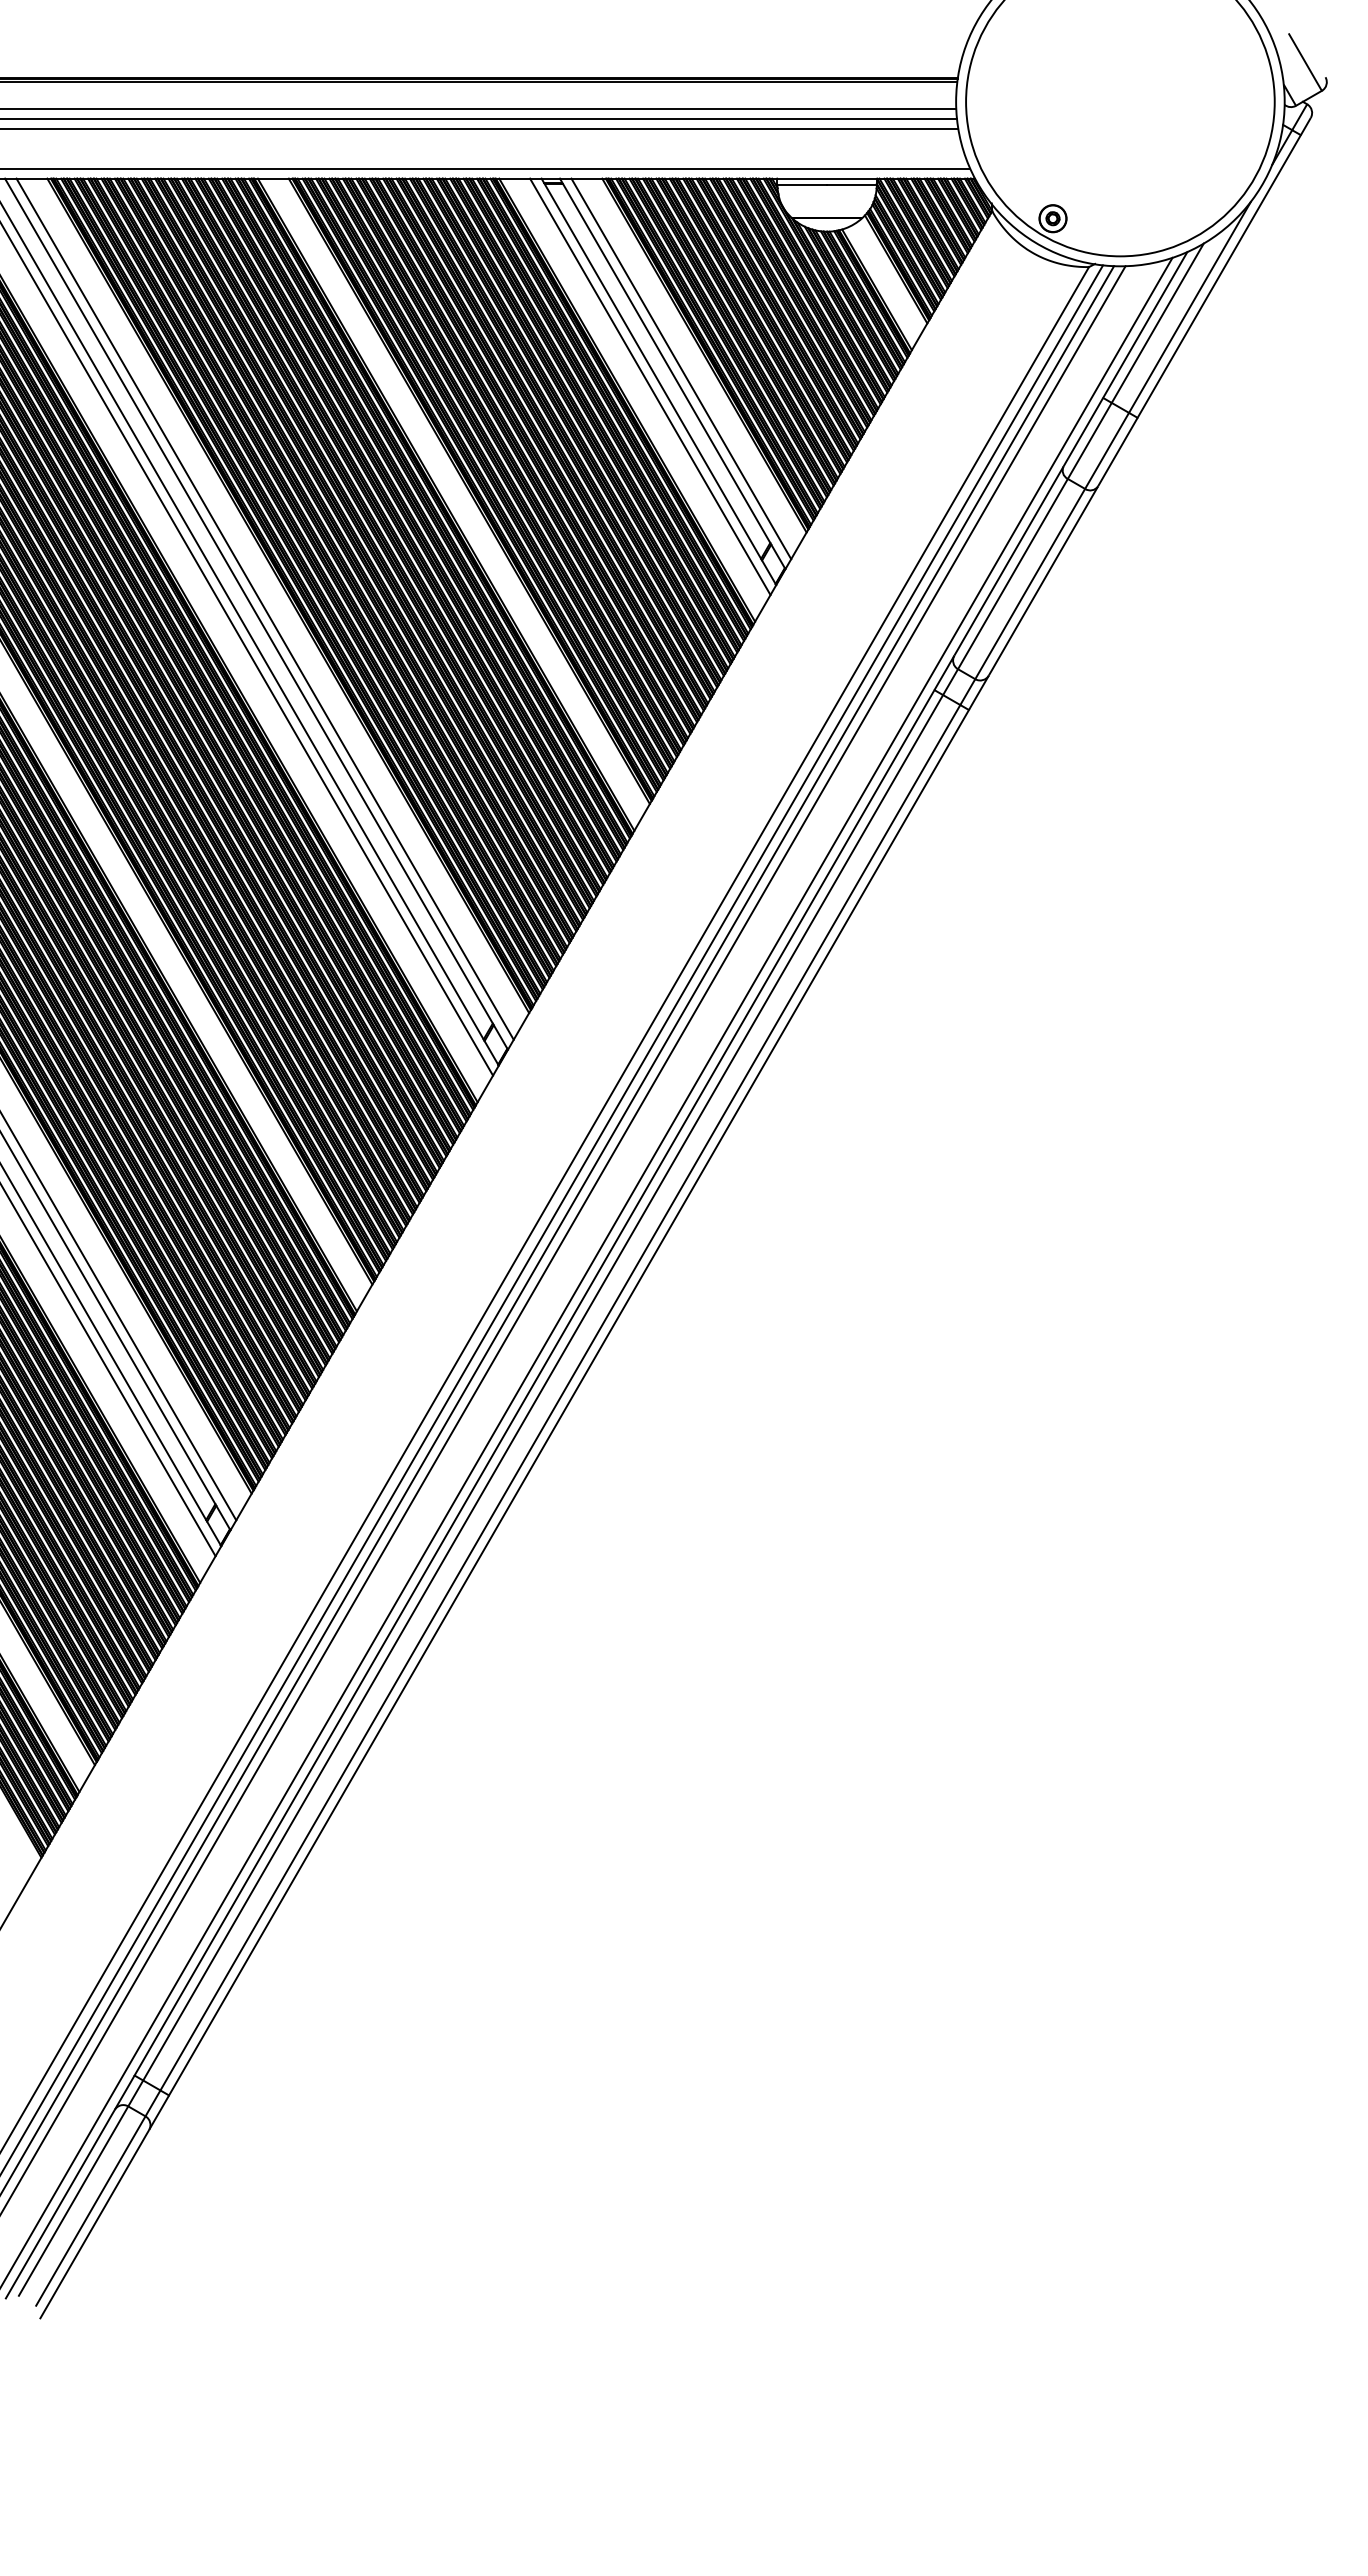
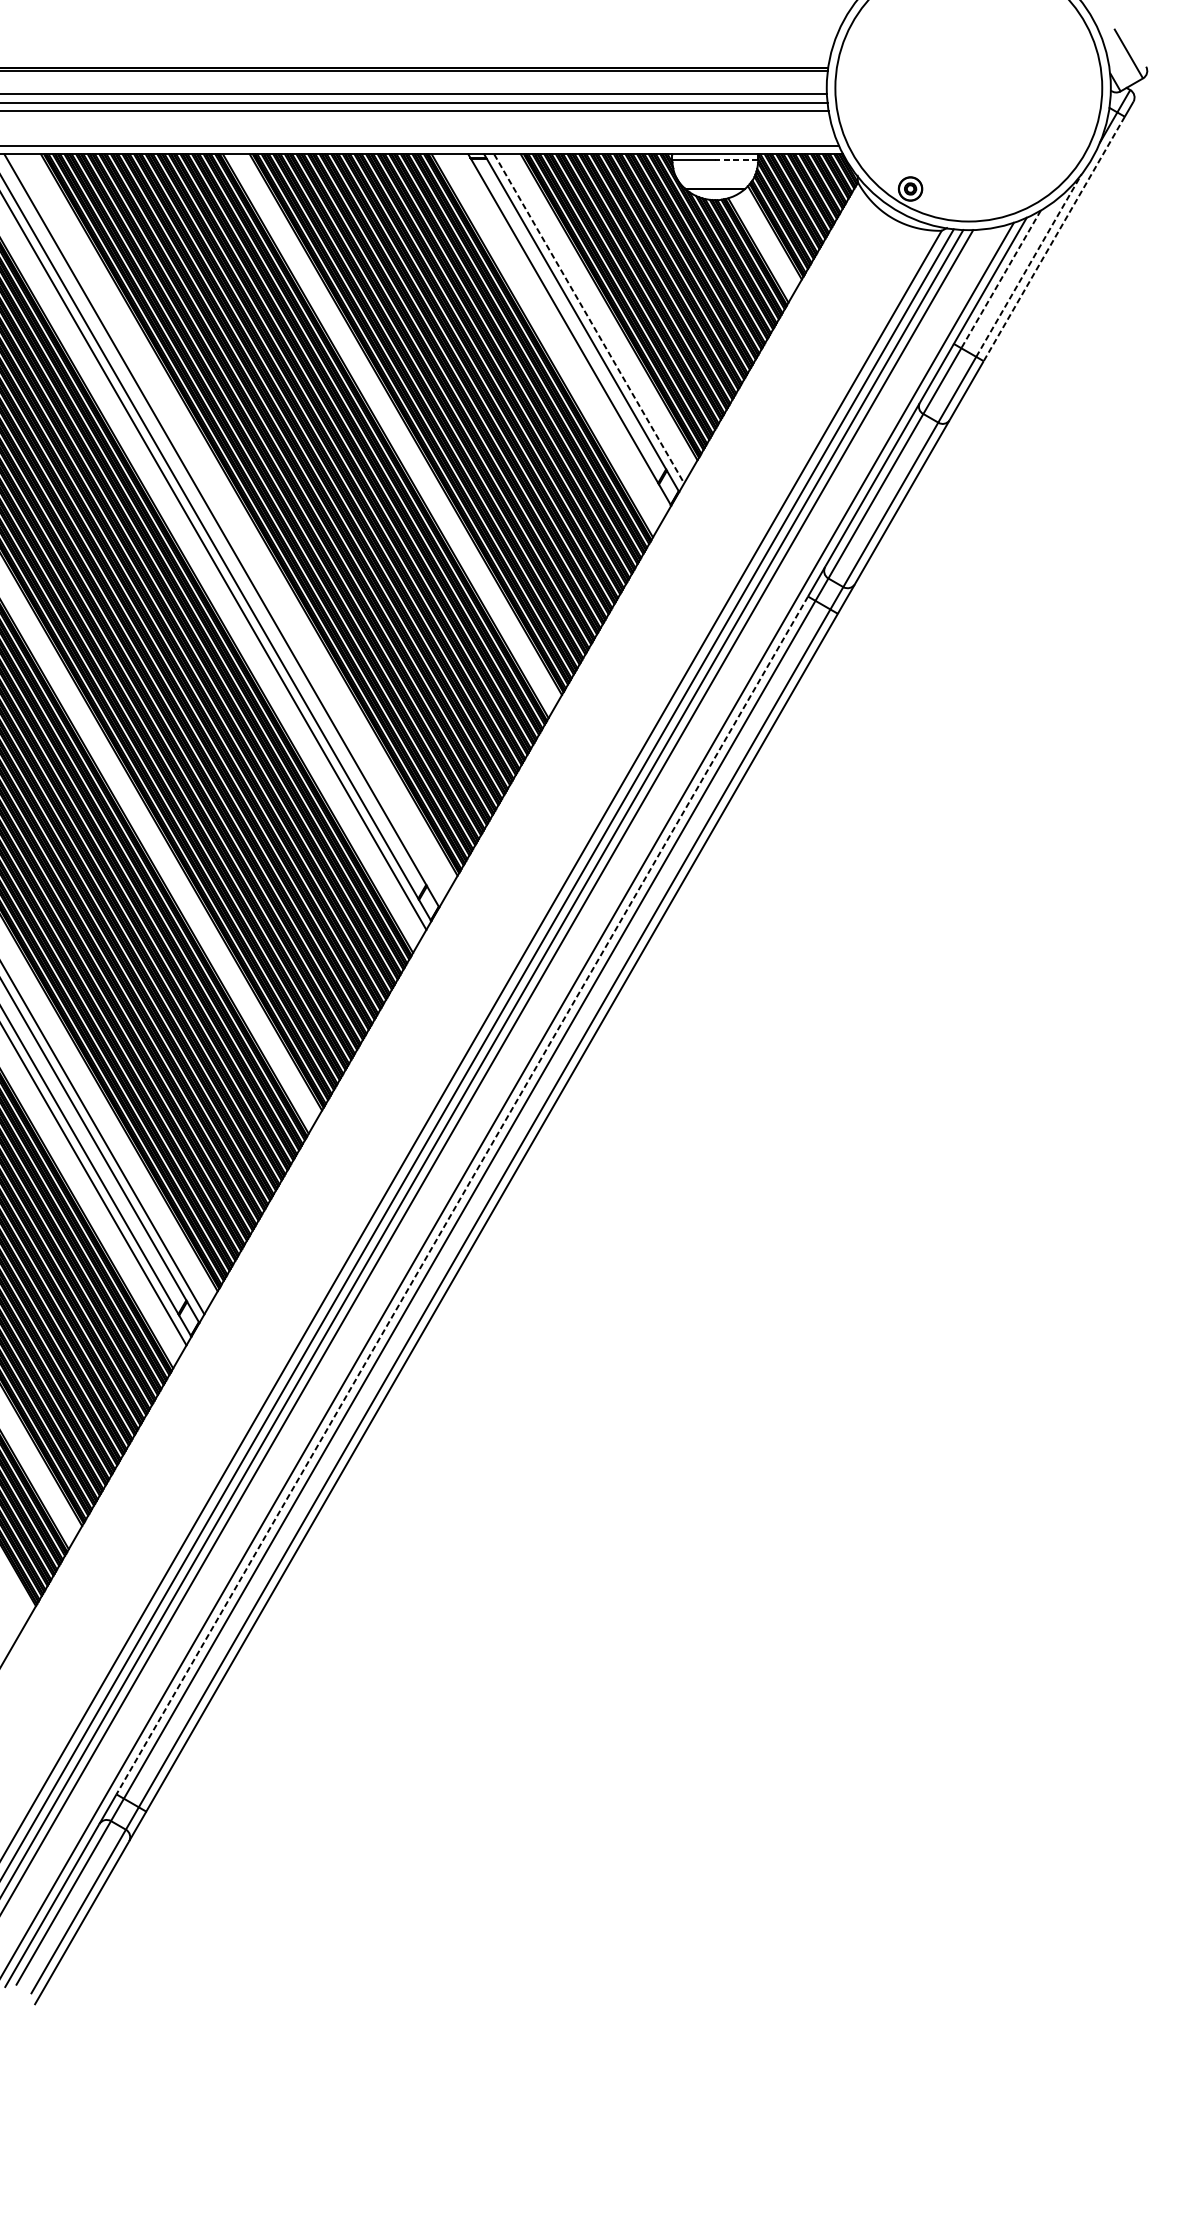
line: (852, 185) -> (737, 160), solid -> dashed
line: (1218, 276) -> (1053, 238), solid -> dashed
line: (1189, 307) -> (1028, 265), solid -> dashed
line: (1157, 323) -> (1000, 279), solid -> dashed
line: (681, 368) -> (589, 318), solid -> dashed
line: (650, 386) -> (562, 334), removed
line: (264, 608) -> (228, 526), removed
line: (534, 1382) -> (462, 1195), solid -> dashed

